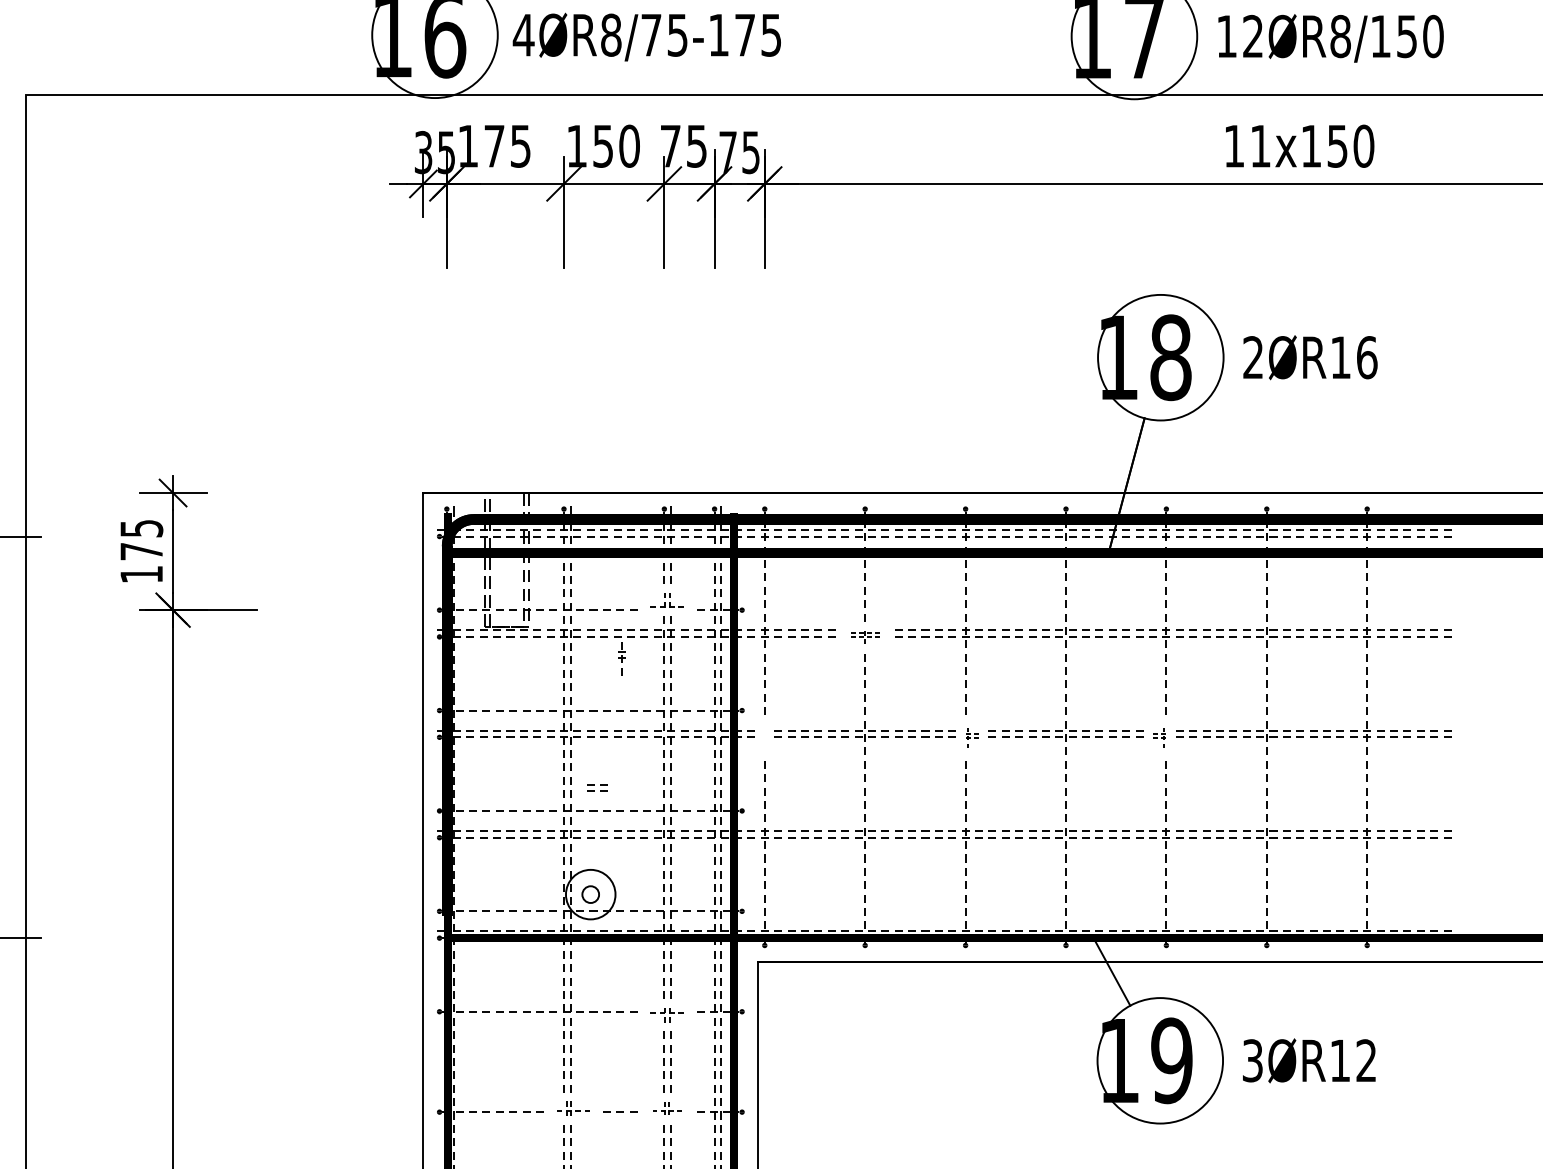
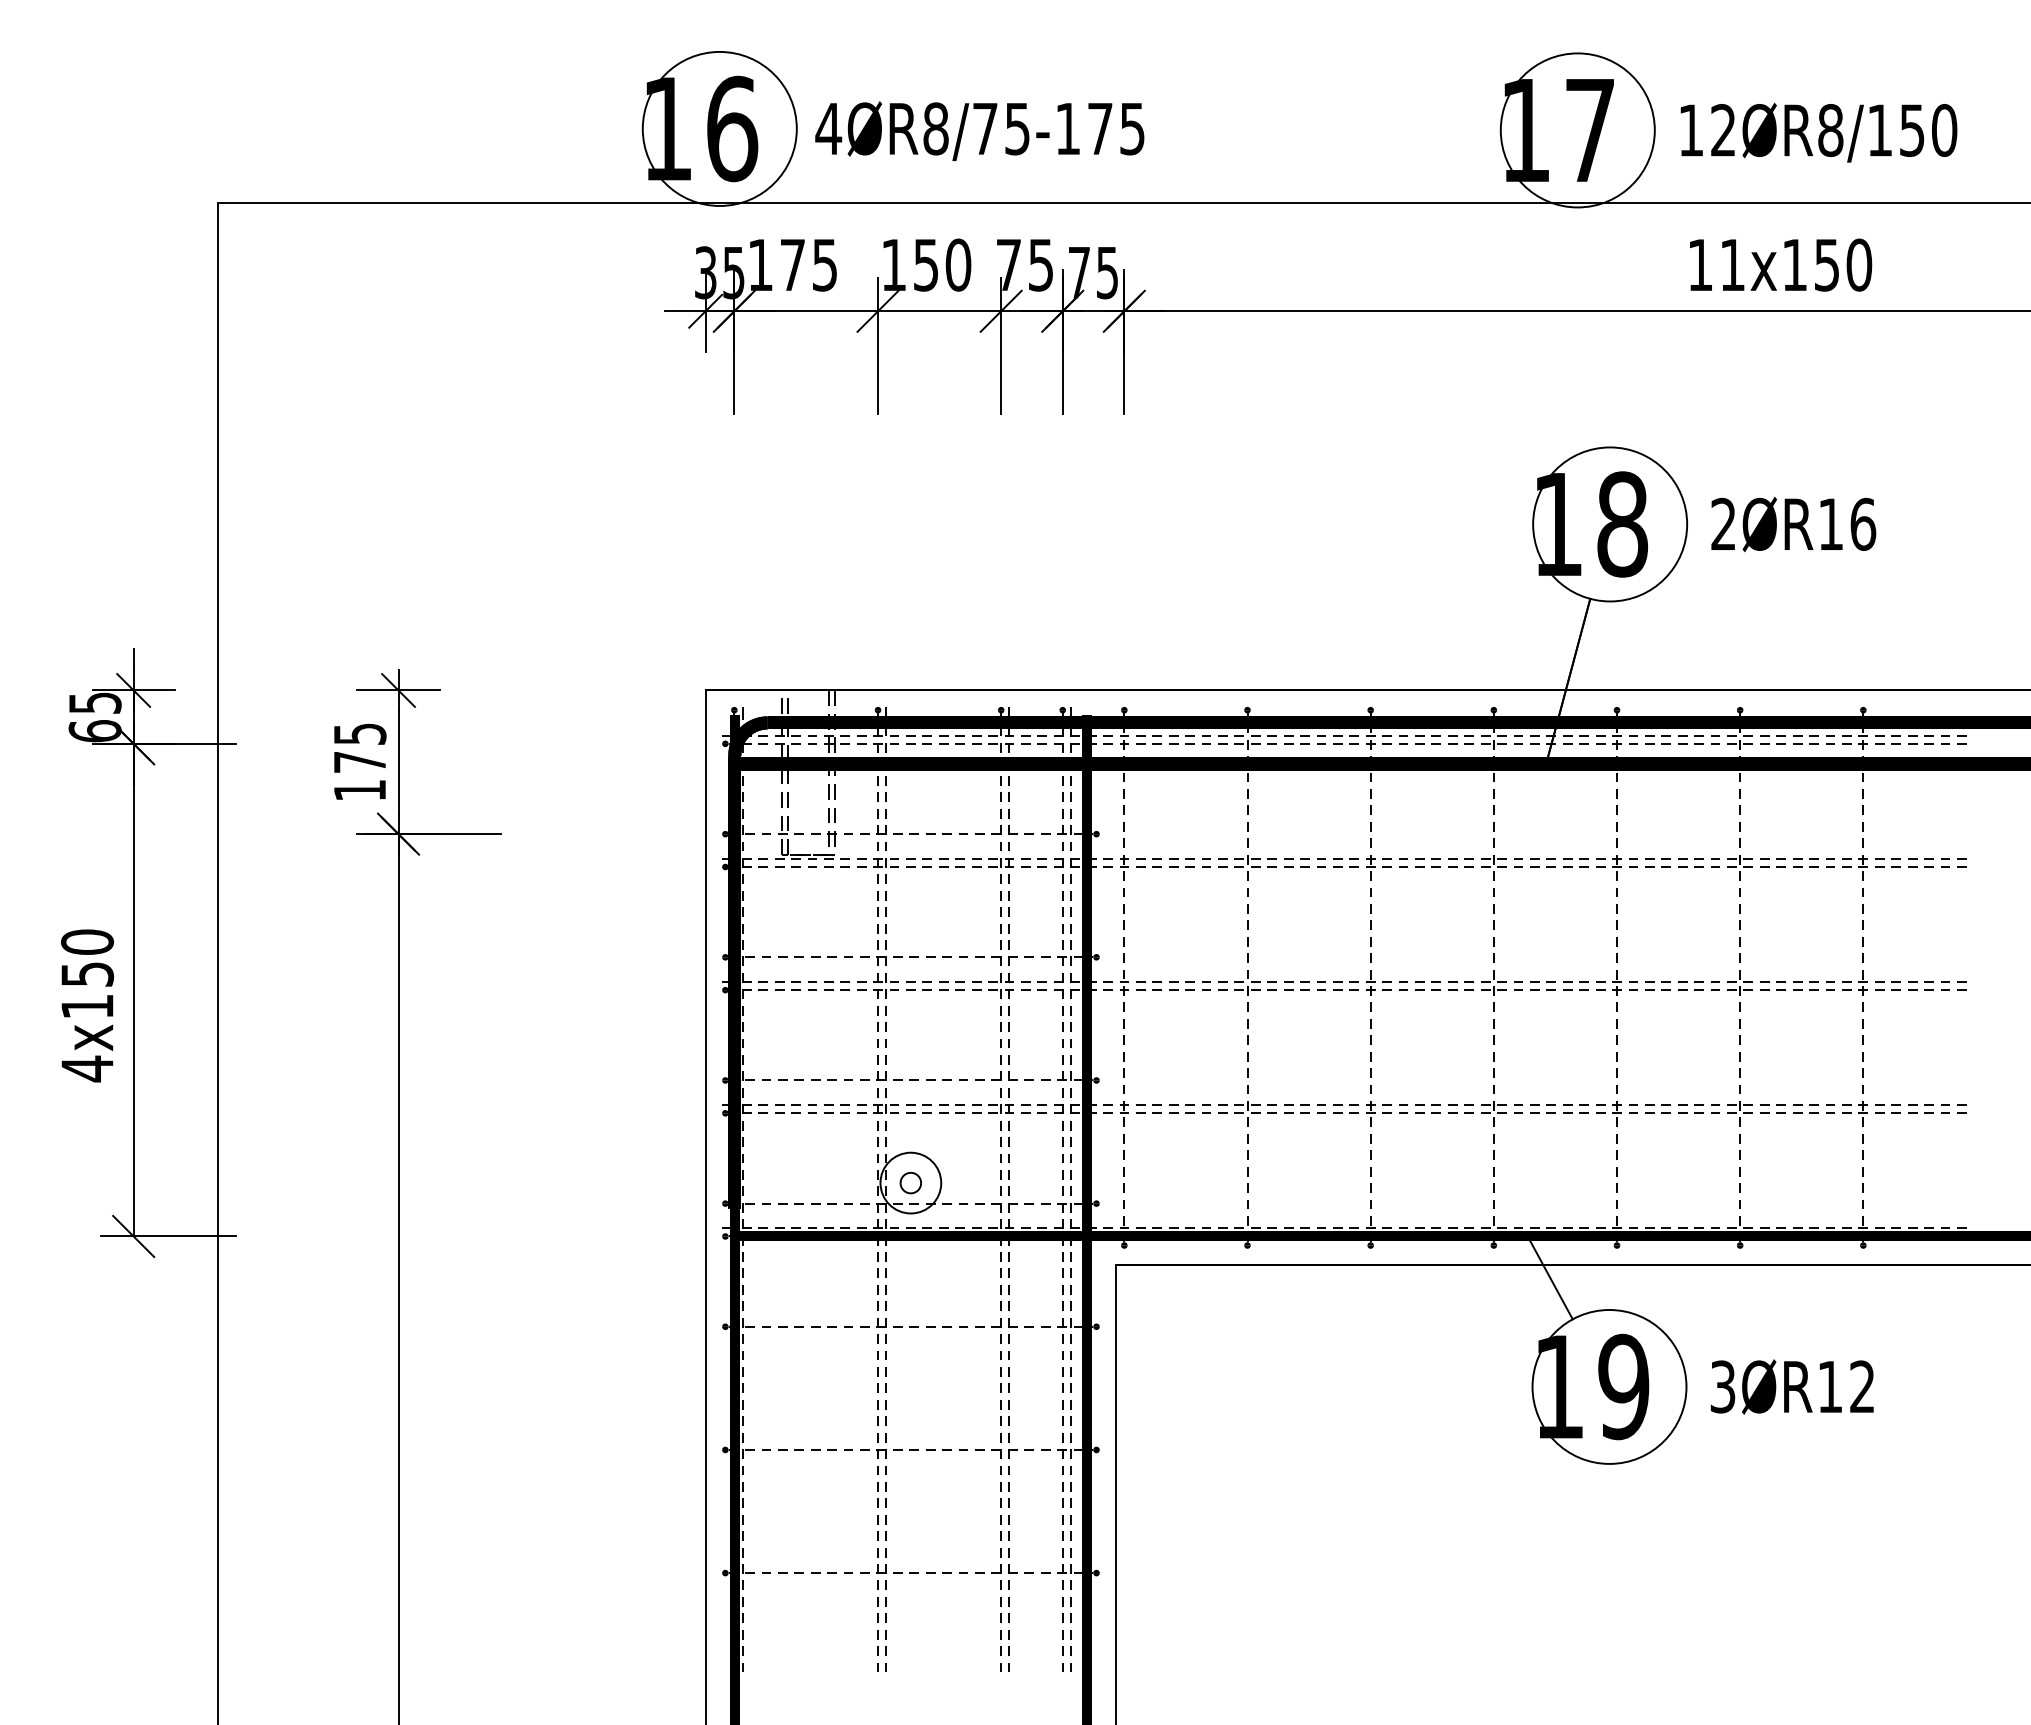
part: (667, 599) -> (1004, 821), size x1.43
part: (865, 637) -> (1247, 867), size x1.67
part: (622, 658) -> (1124, 990), moved
part: (971, 737) -> (1378, 990), size x1.67
part: (1159, 737) -> (1608, 990), size x1.67
part: (596, 787) -> (918, 1051), removed
part: (667, 1014) -> (1004, 1330), size x1.43
part: (573, 1108) -> (889, 1445), size x1.43
part: (667, 1108) -> (1004, 1445), size x1.67

